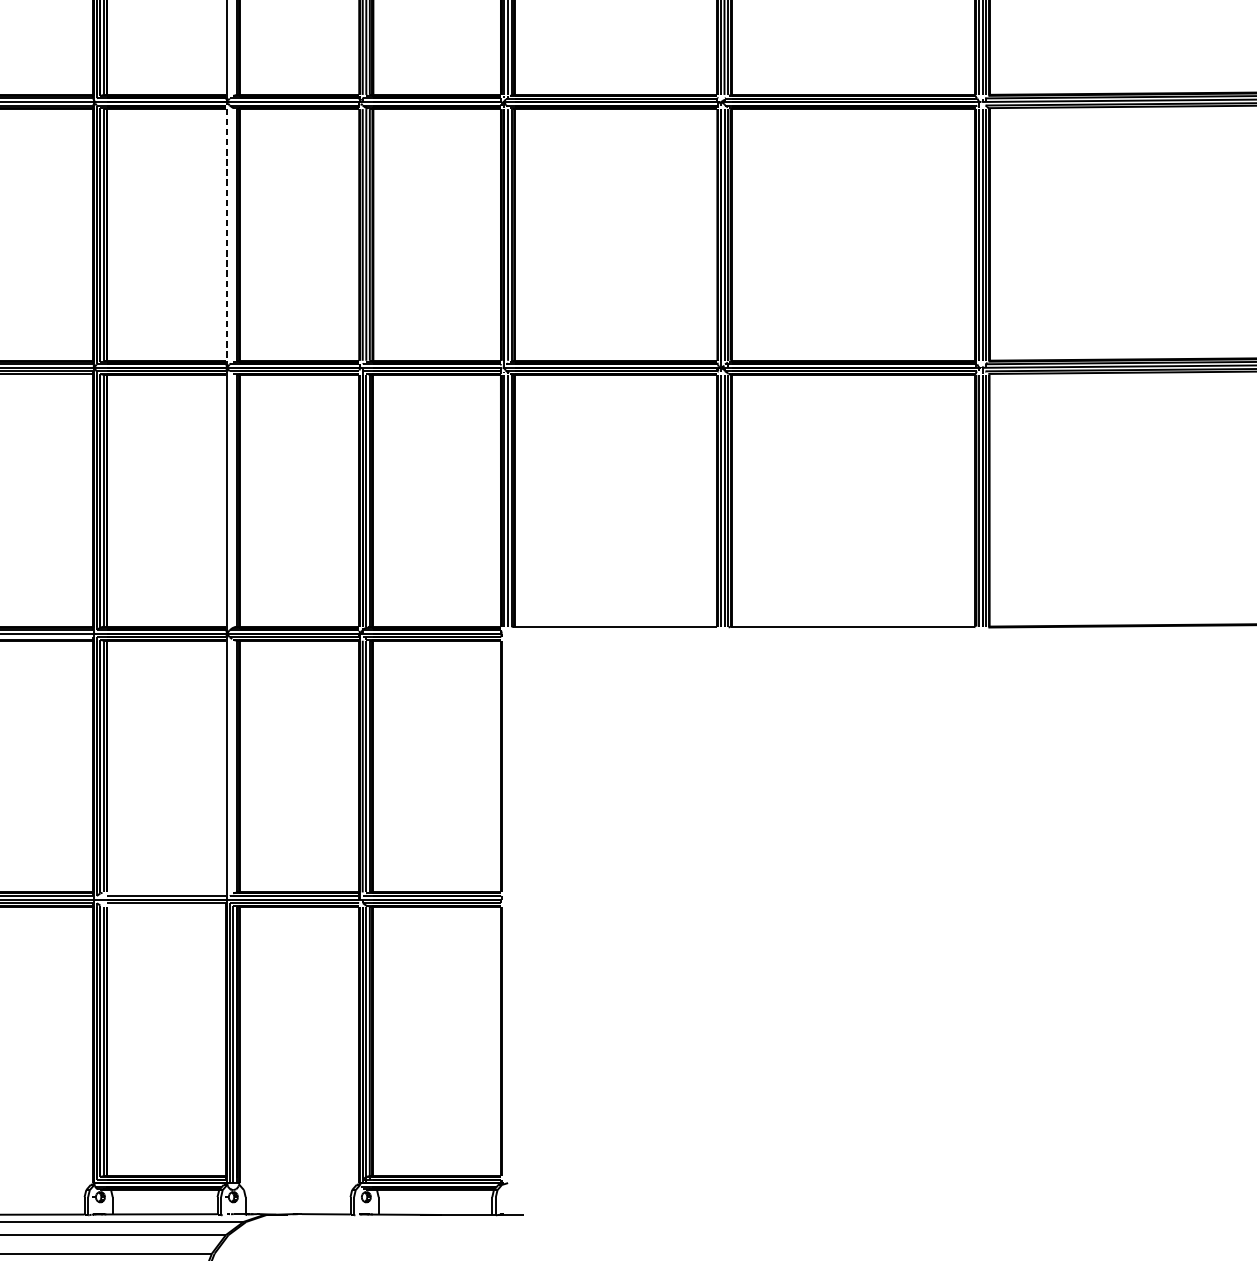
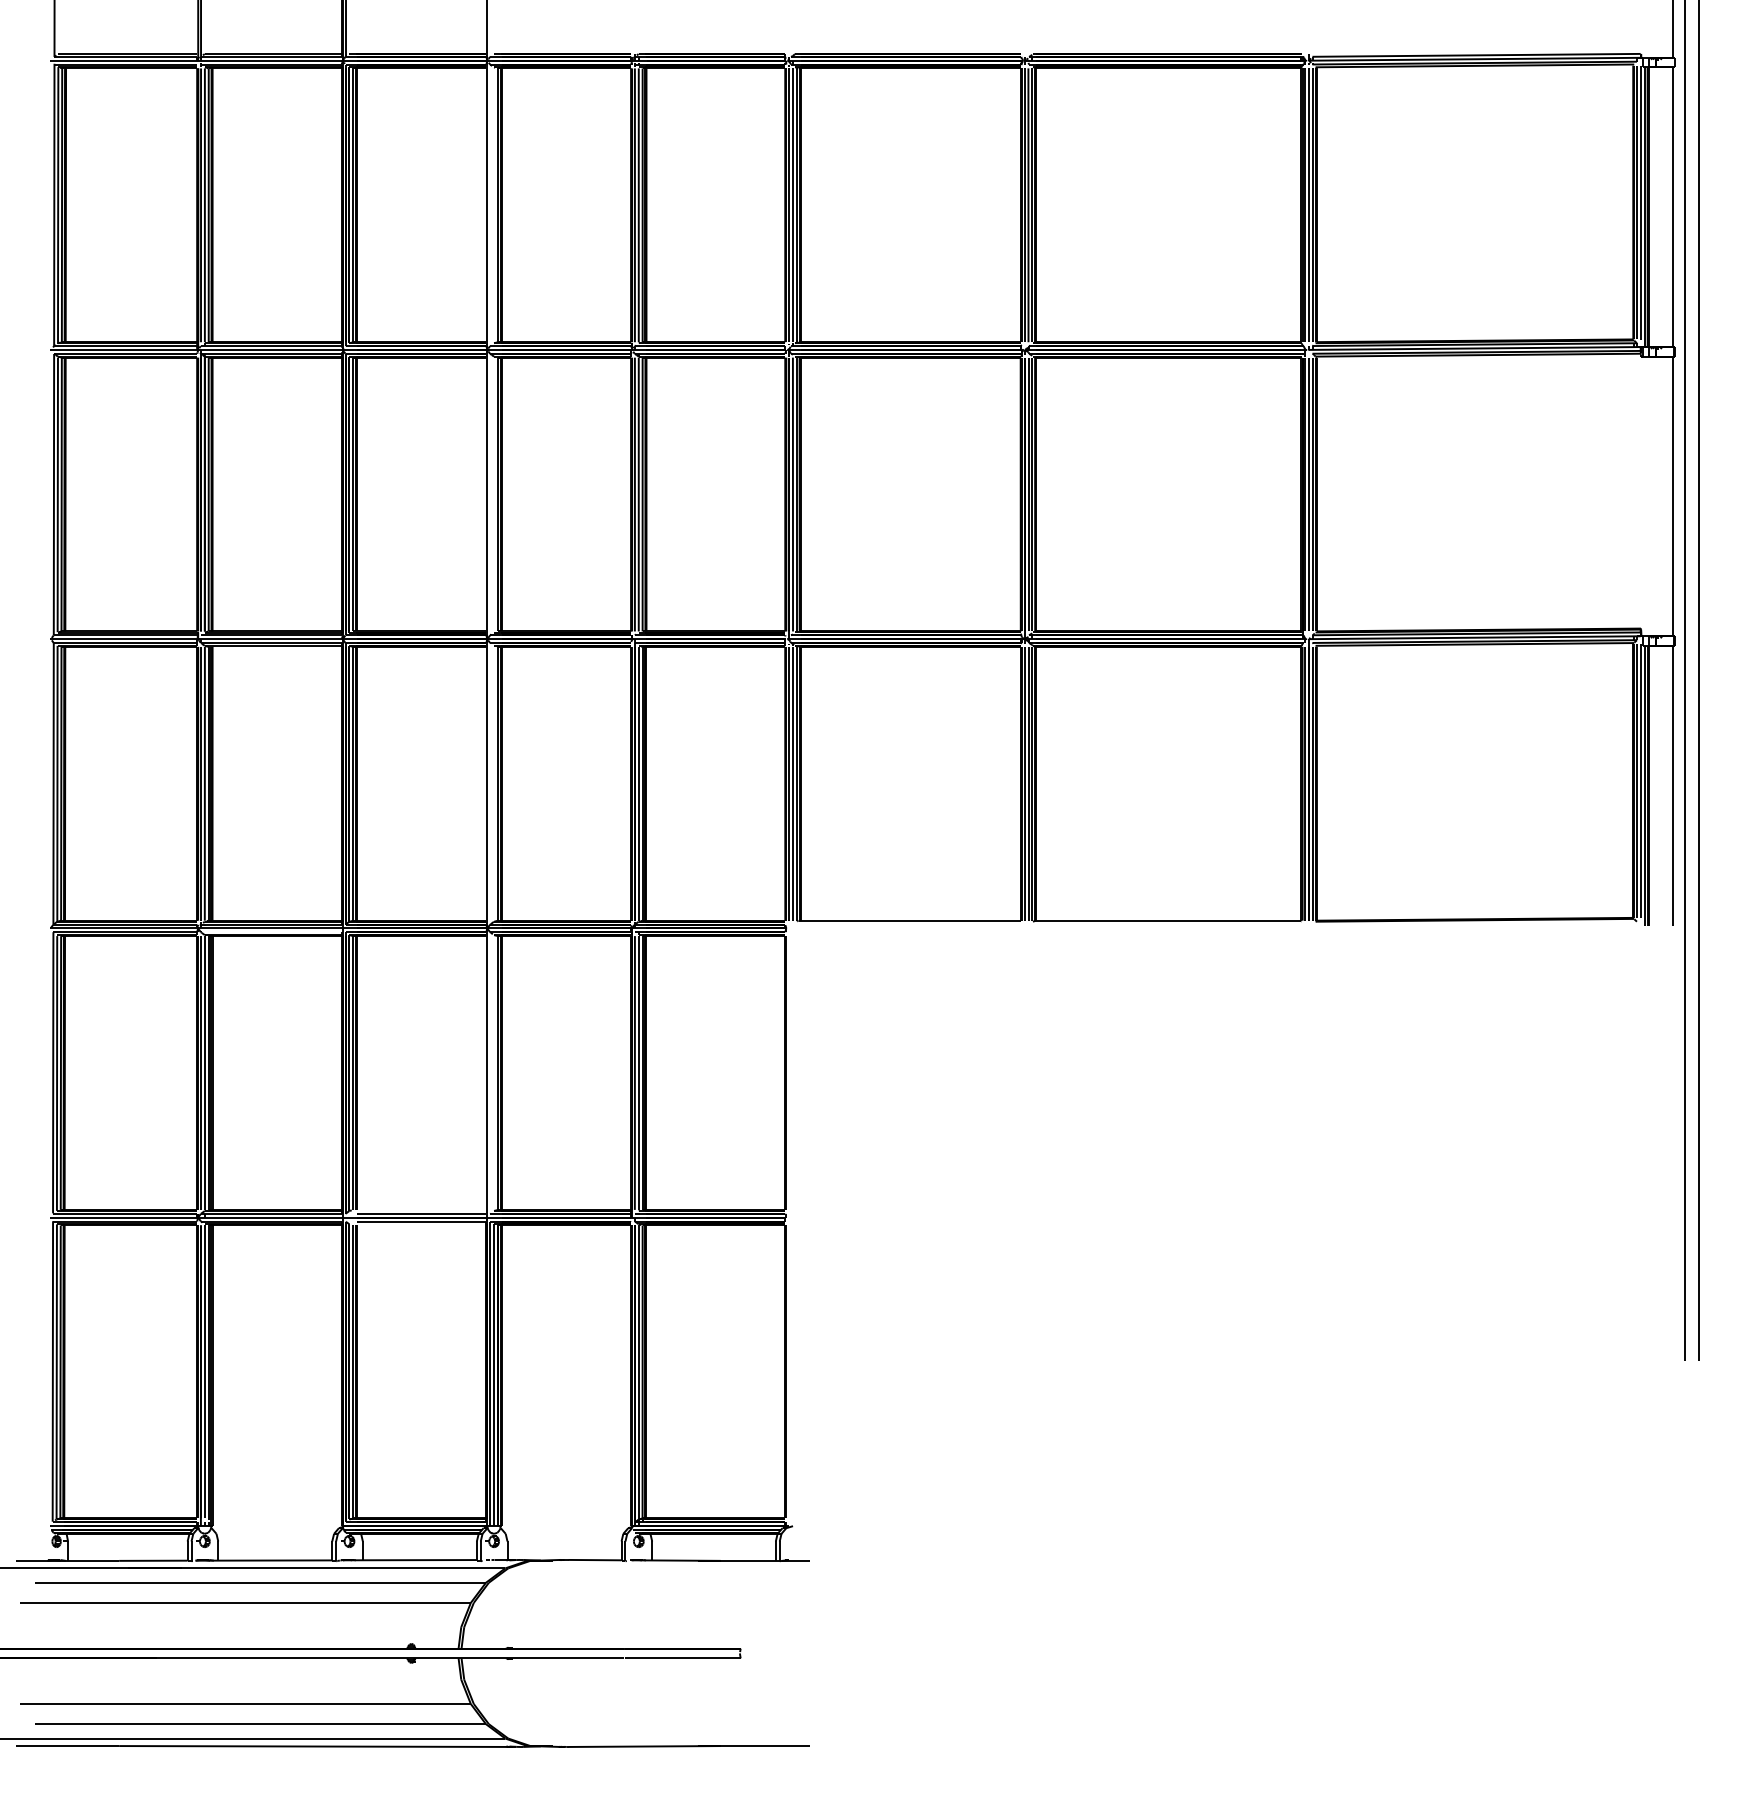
line: (227, 234) -> (487, 494), dashed -> solid

